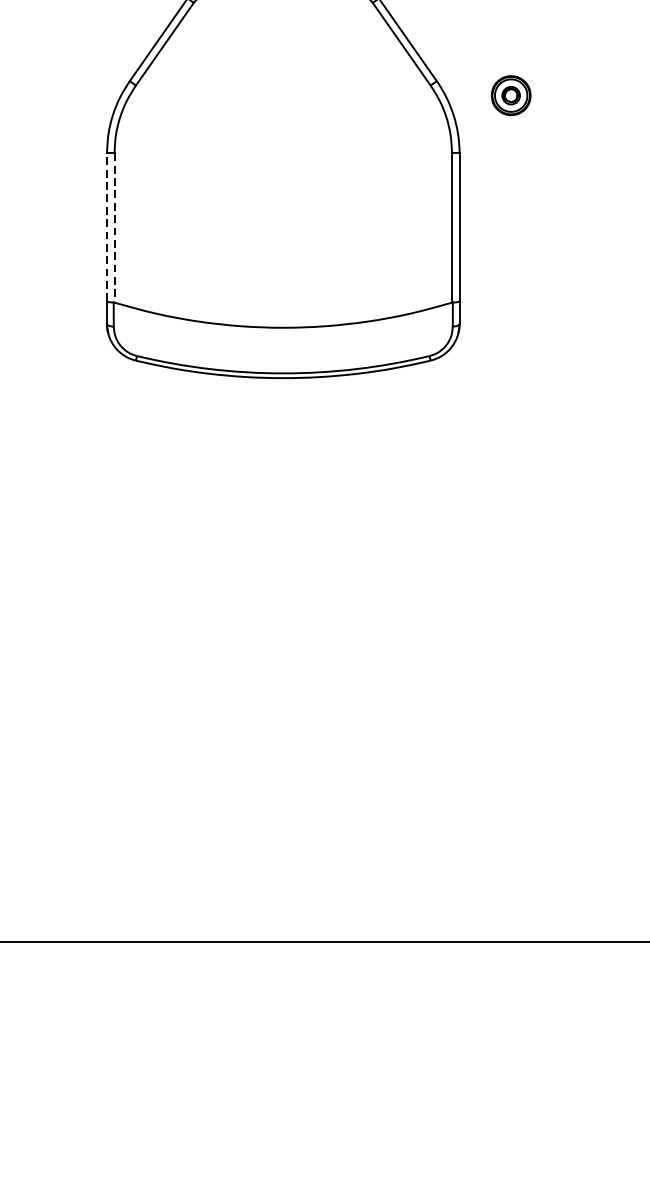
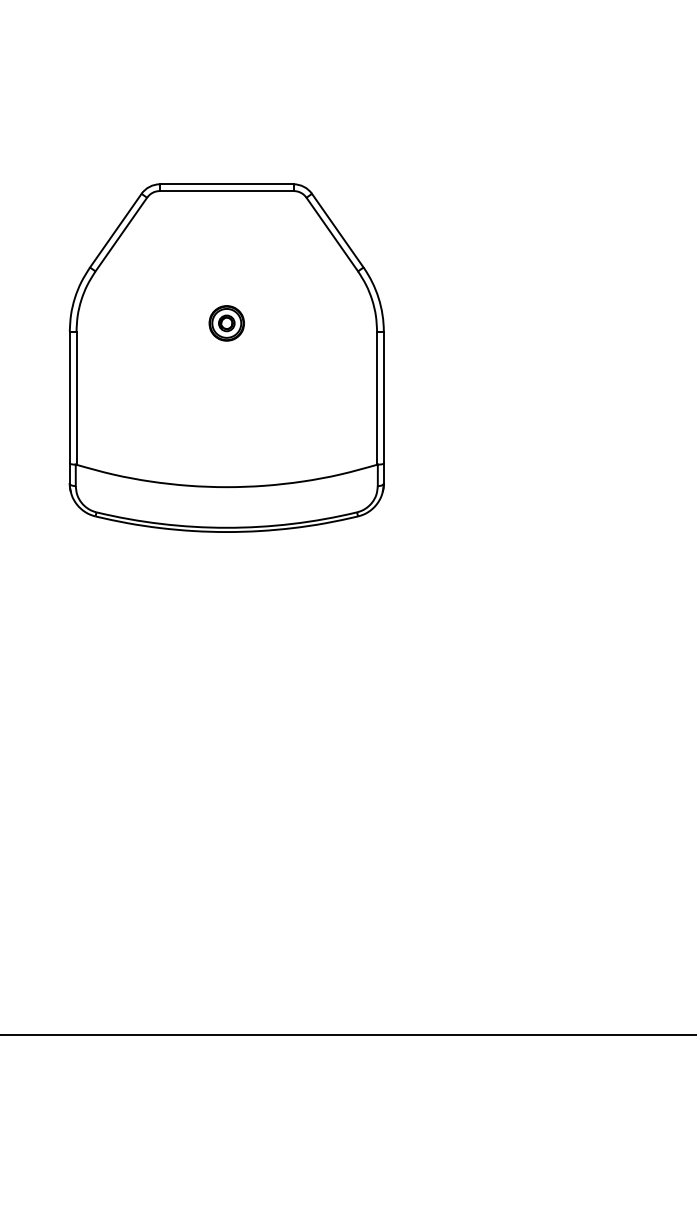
part: (510, 95) -> (226, 323), moved
line: (106, 227) -> (69, 397), dashed -> solid
line: (114, 228) -> (76, 398), dashed -> solid

